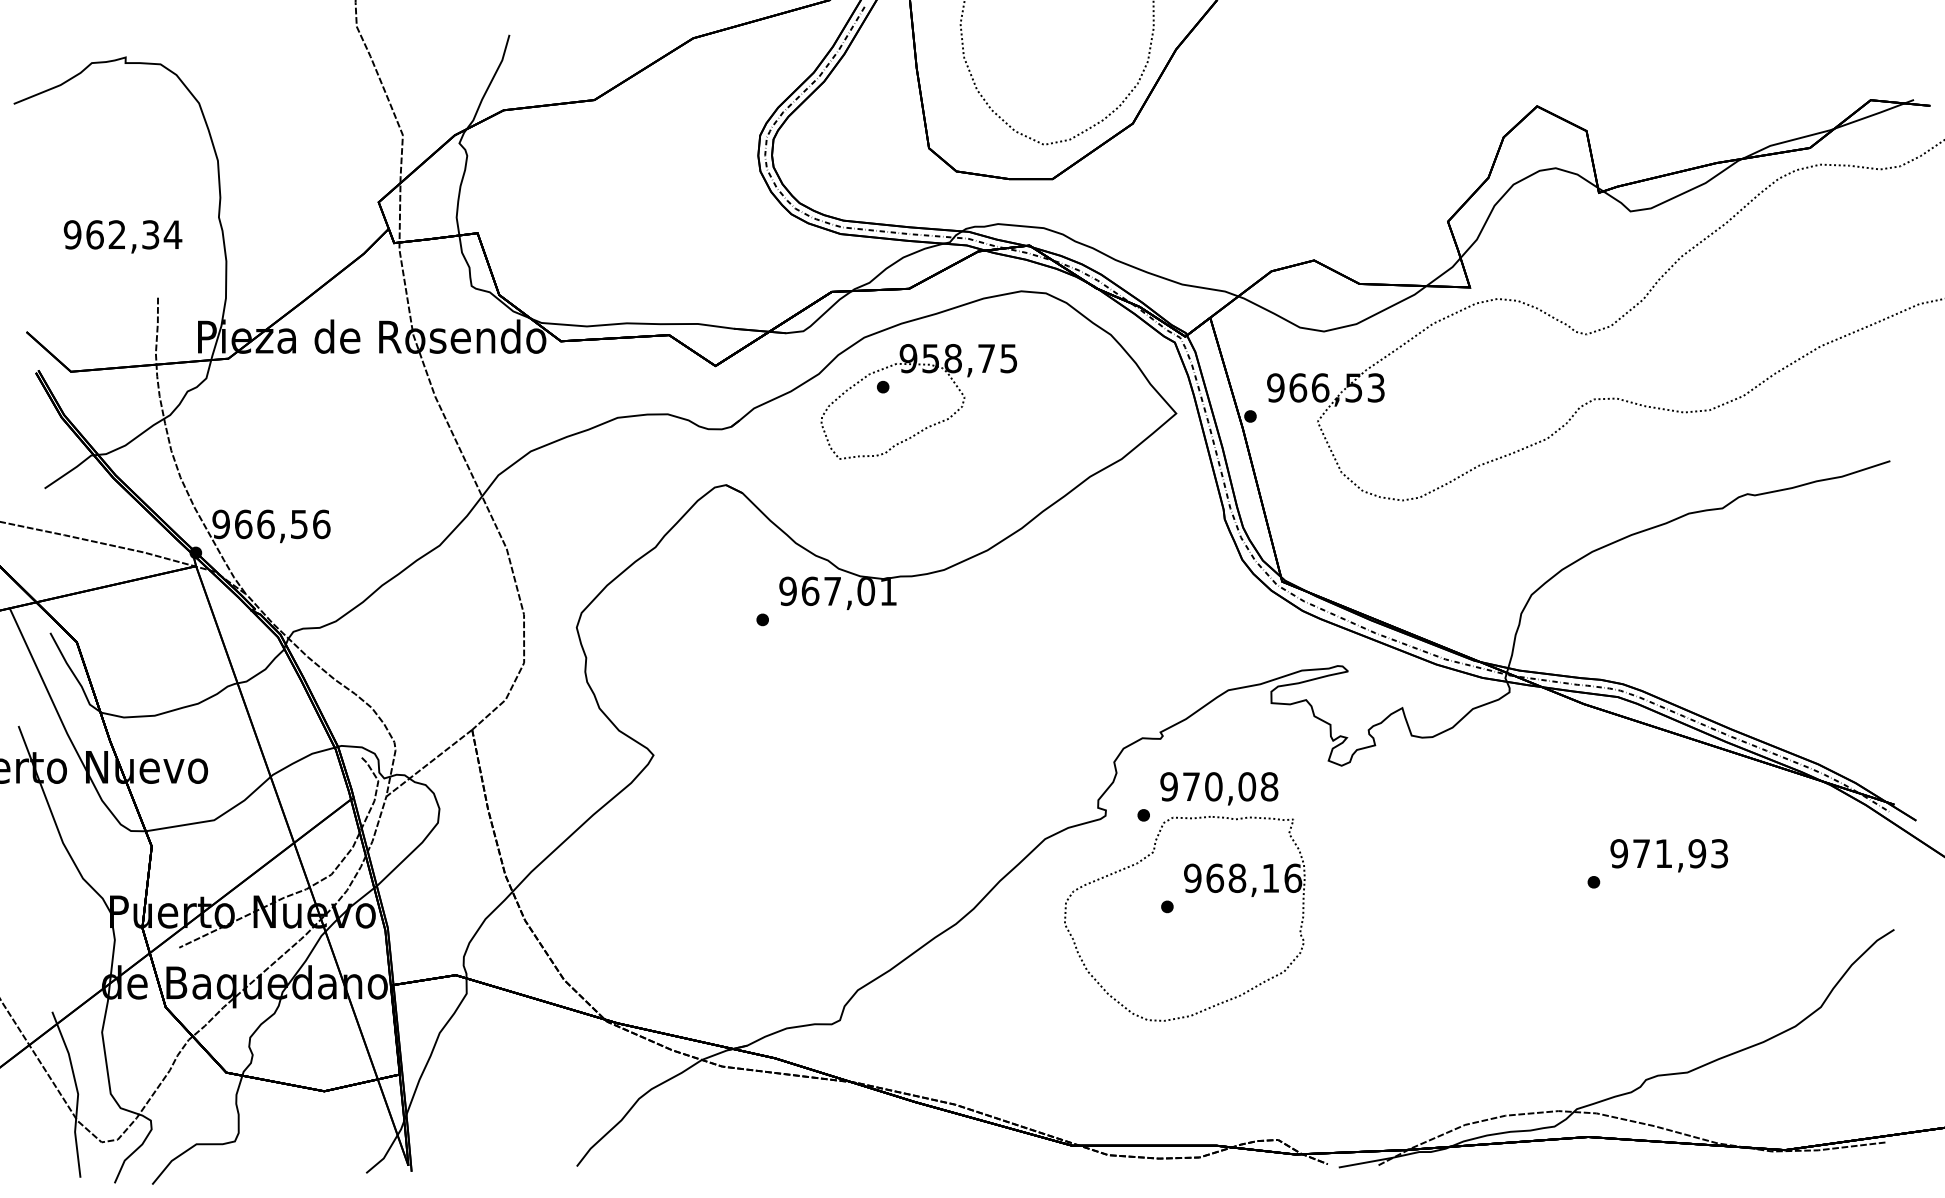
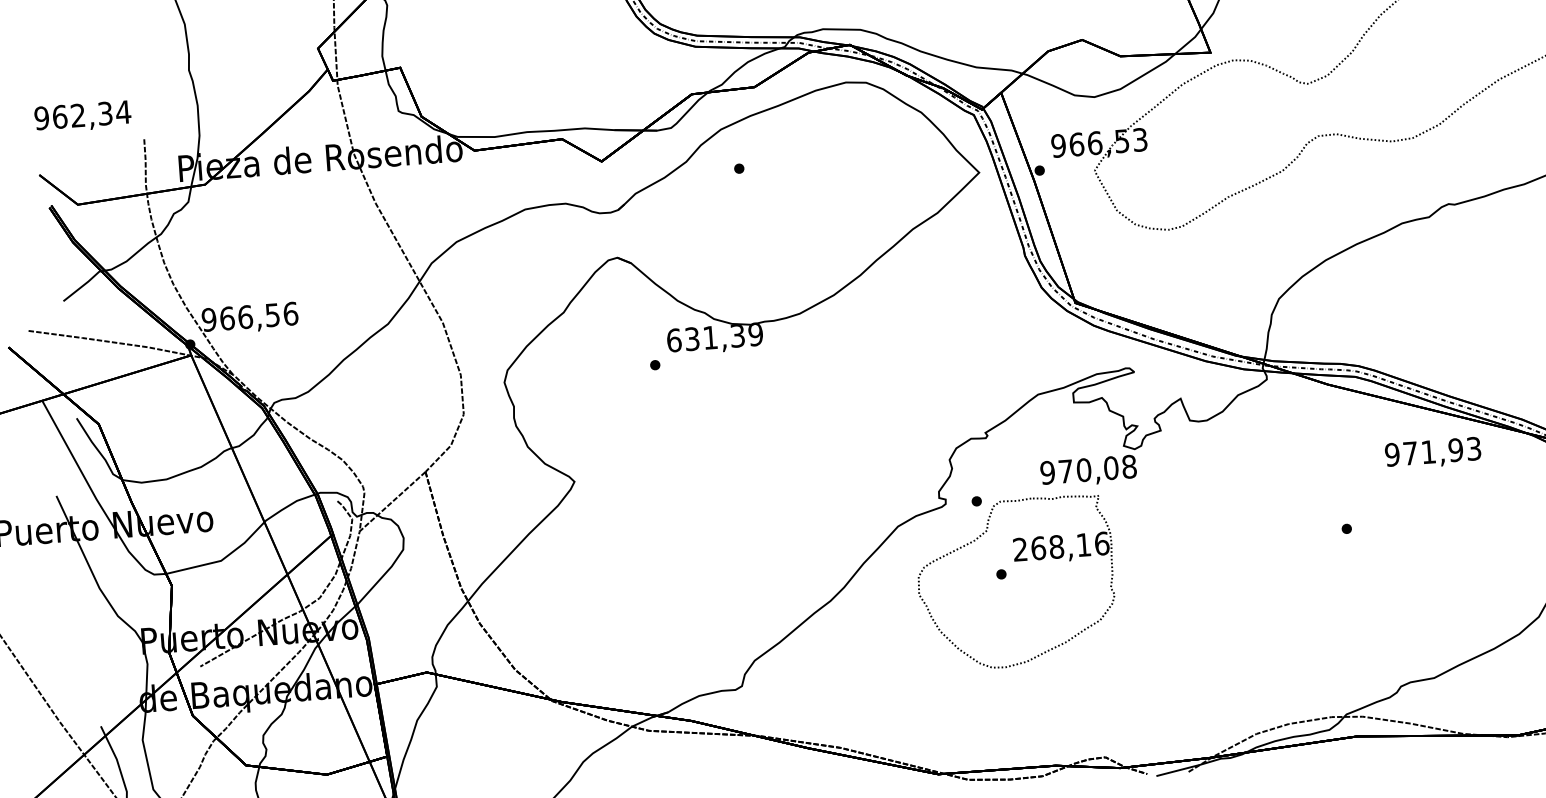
text: (122, 236) -> (82, 116), moved
part: (929, 425) -> (779, 197), removed
text: (838, 591) -> (715, 337), 967,01 -> 631,39
text: (1219, 788) -> (1088, 471), moved
text: (1668, 855) -> (1432, 453), moved
text: (1192, 877) -> (1020, 548), 968,16 -> 268,16

